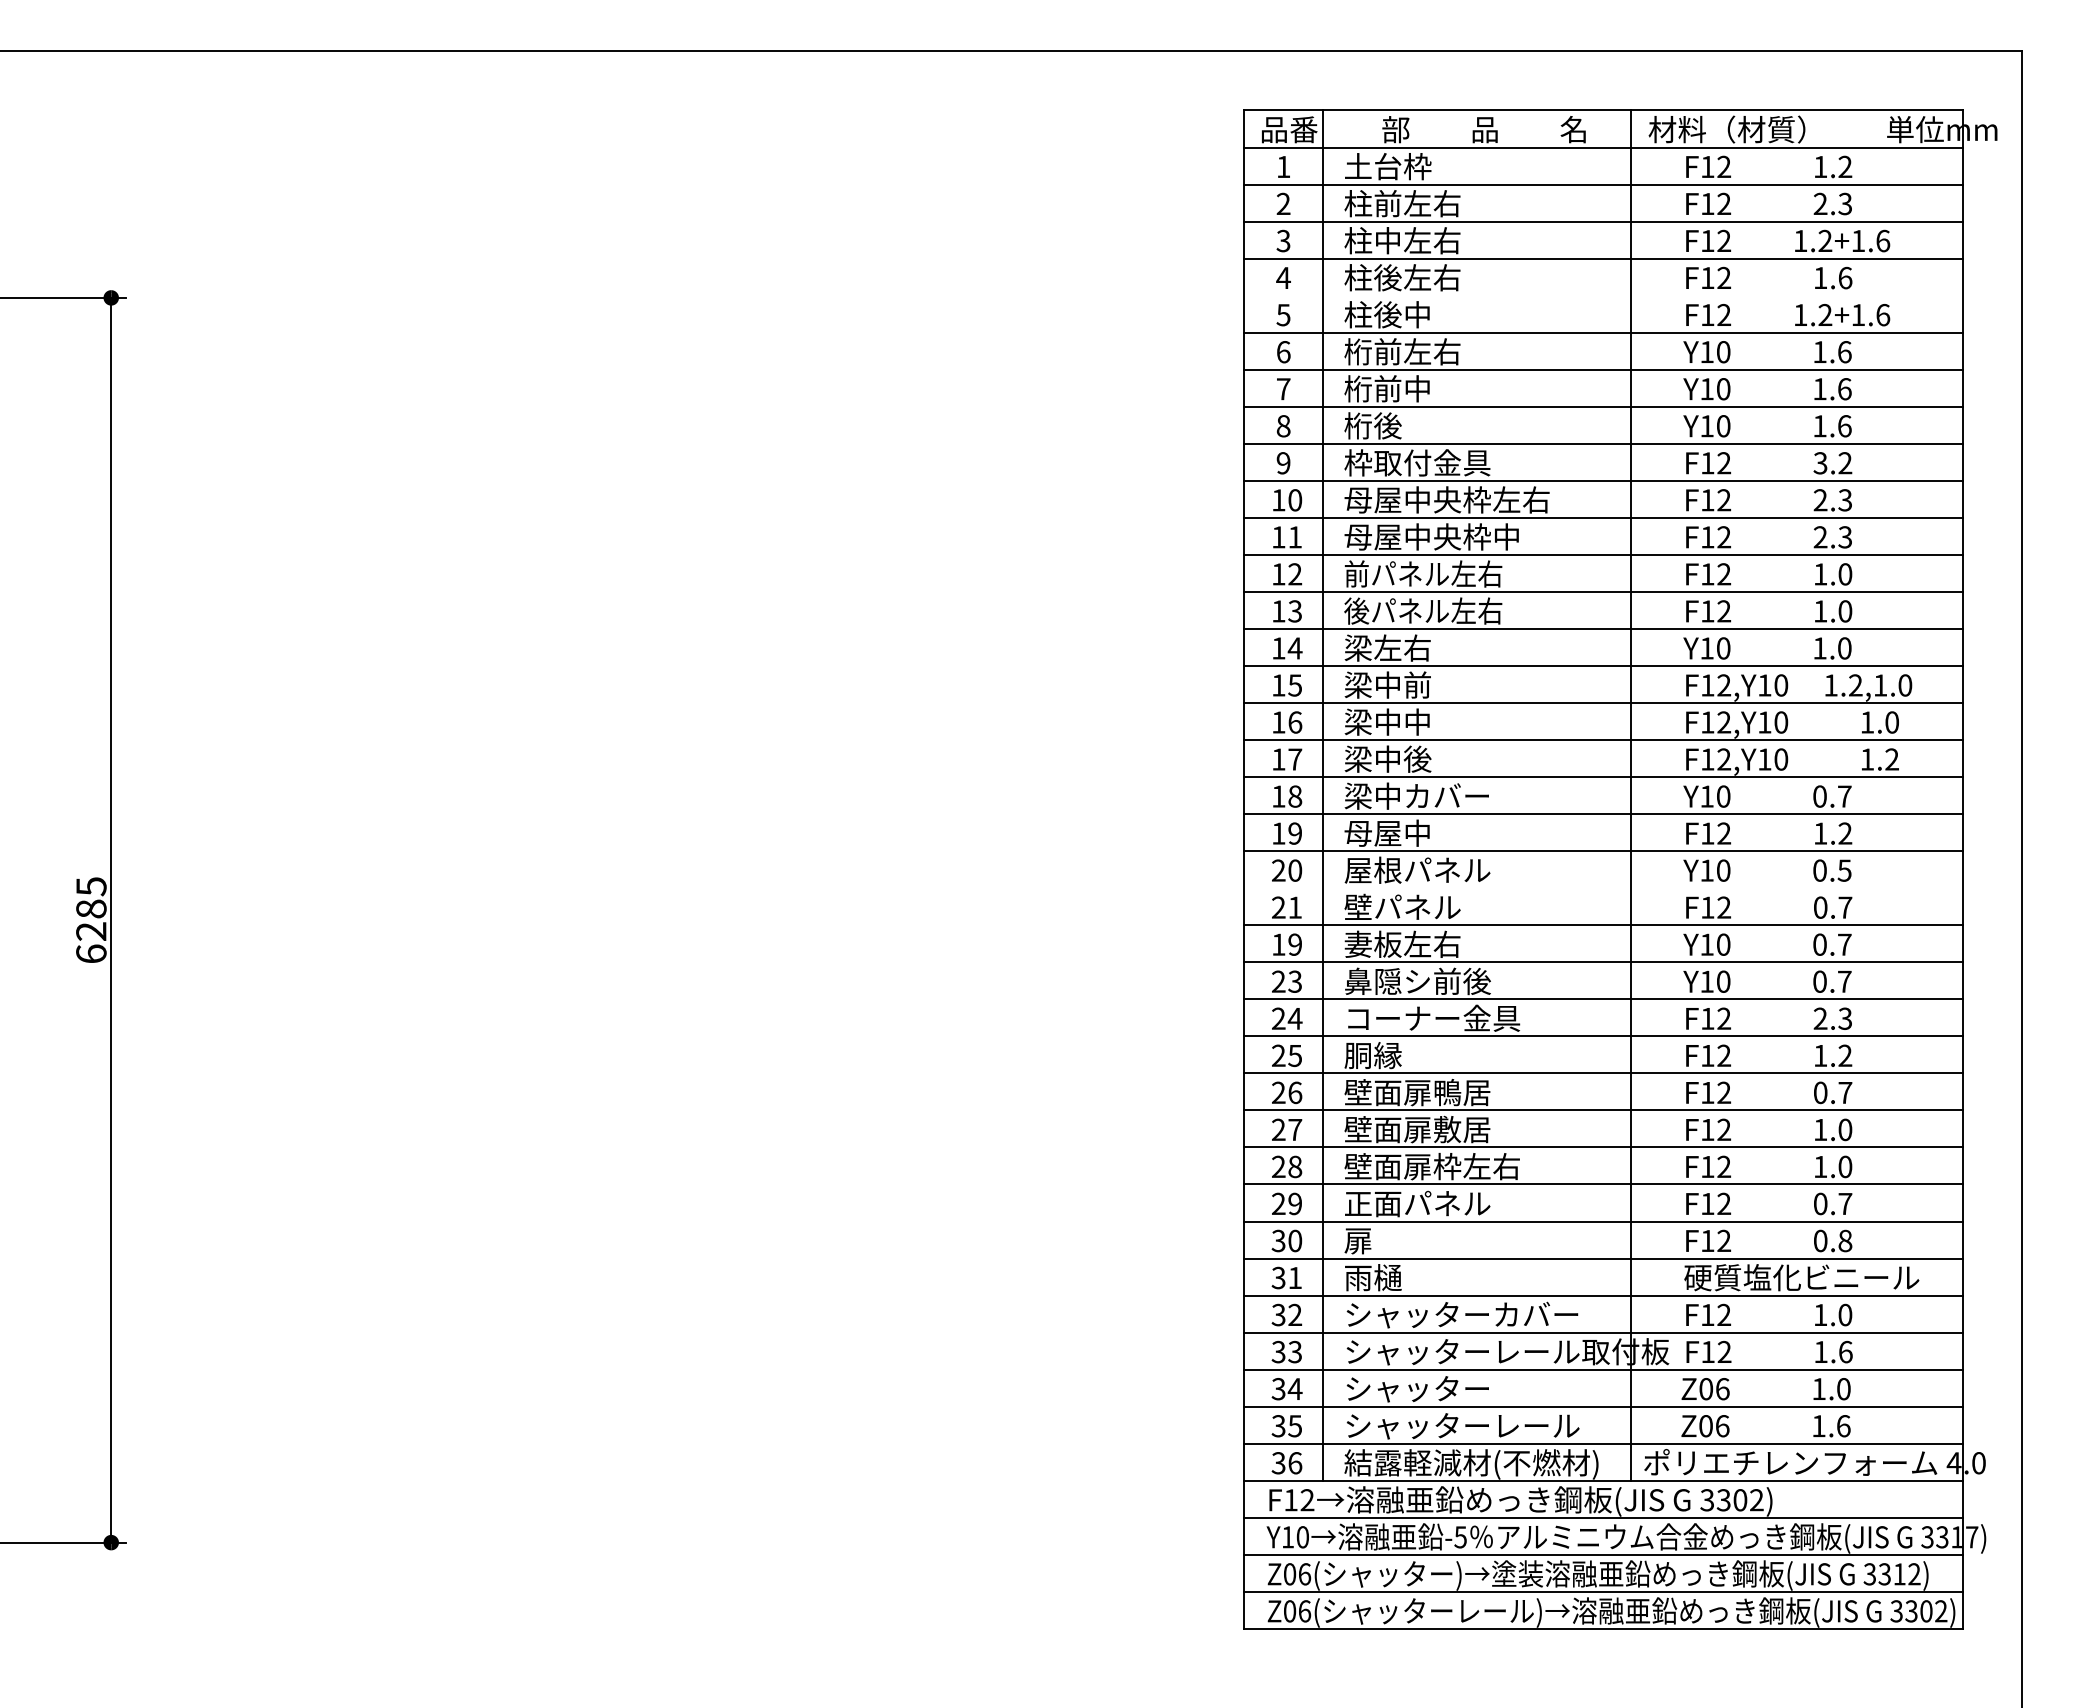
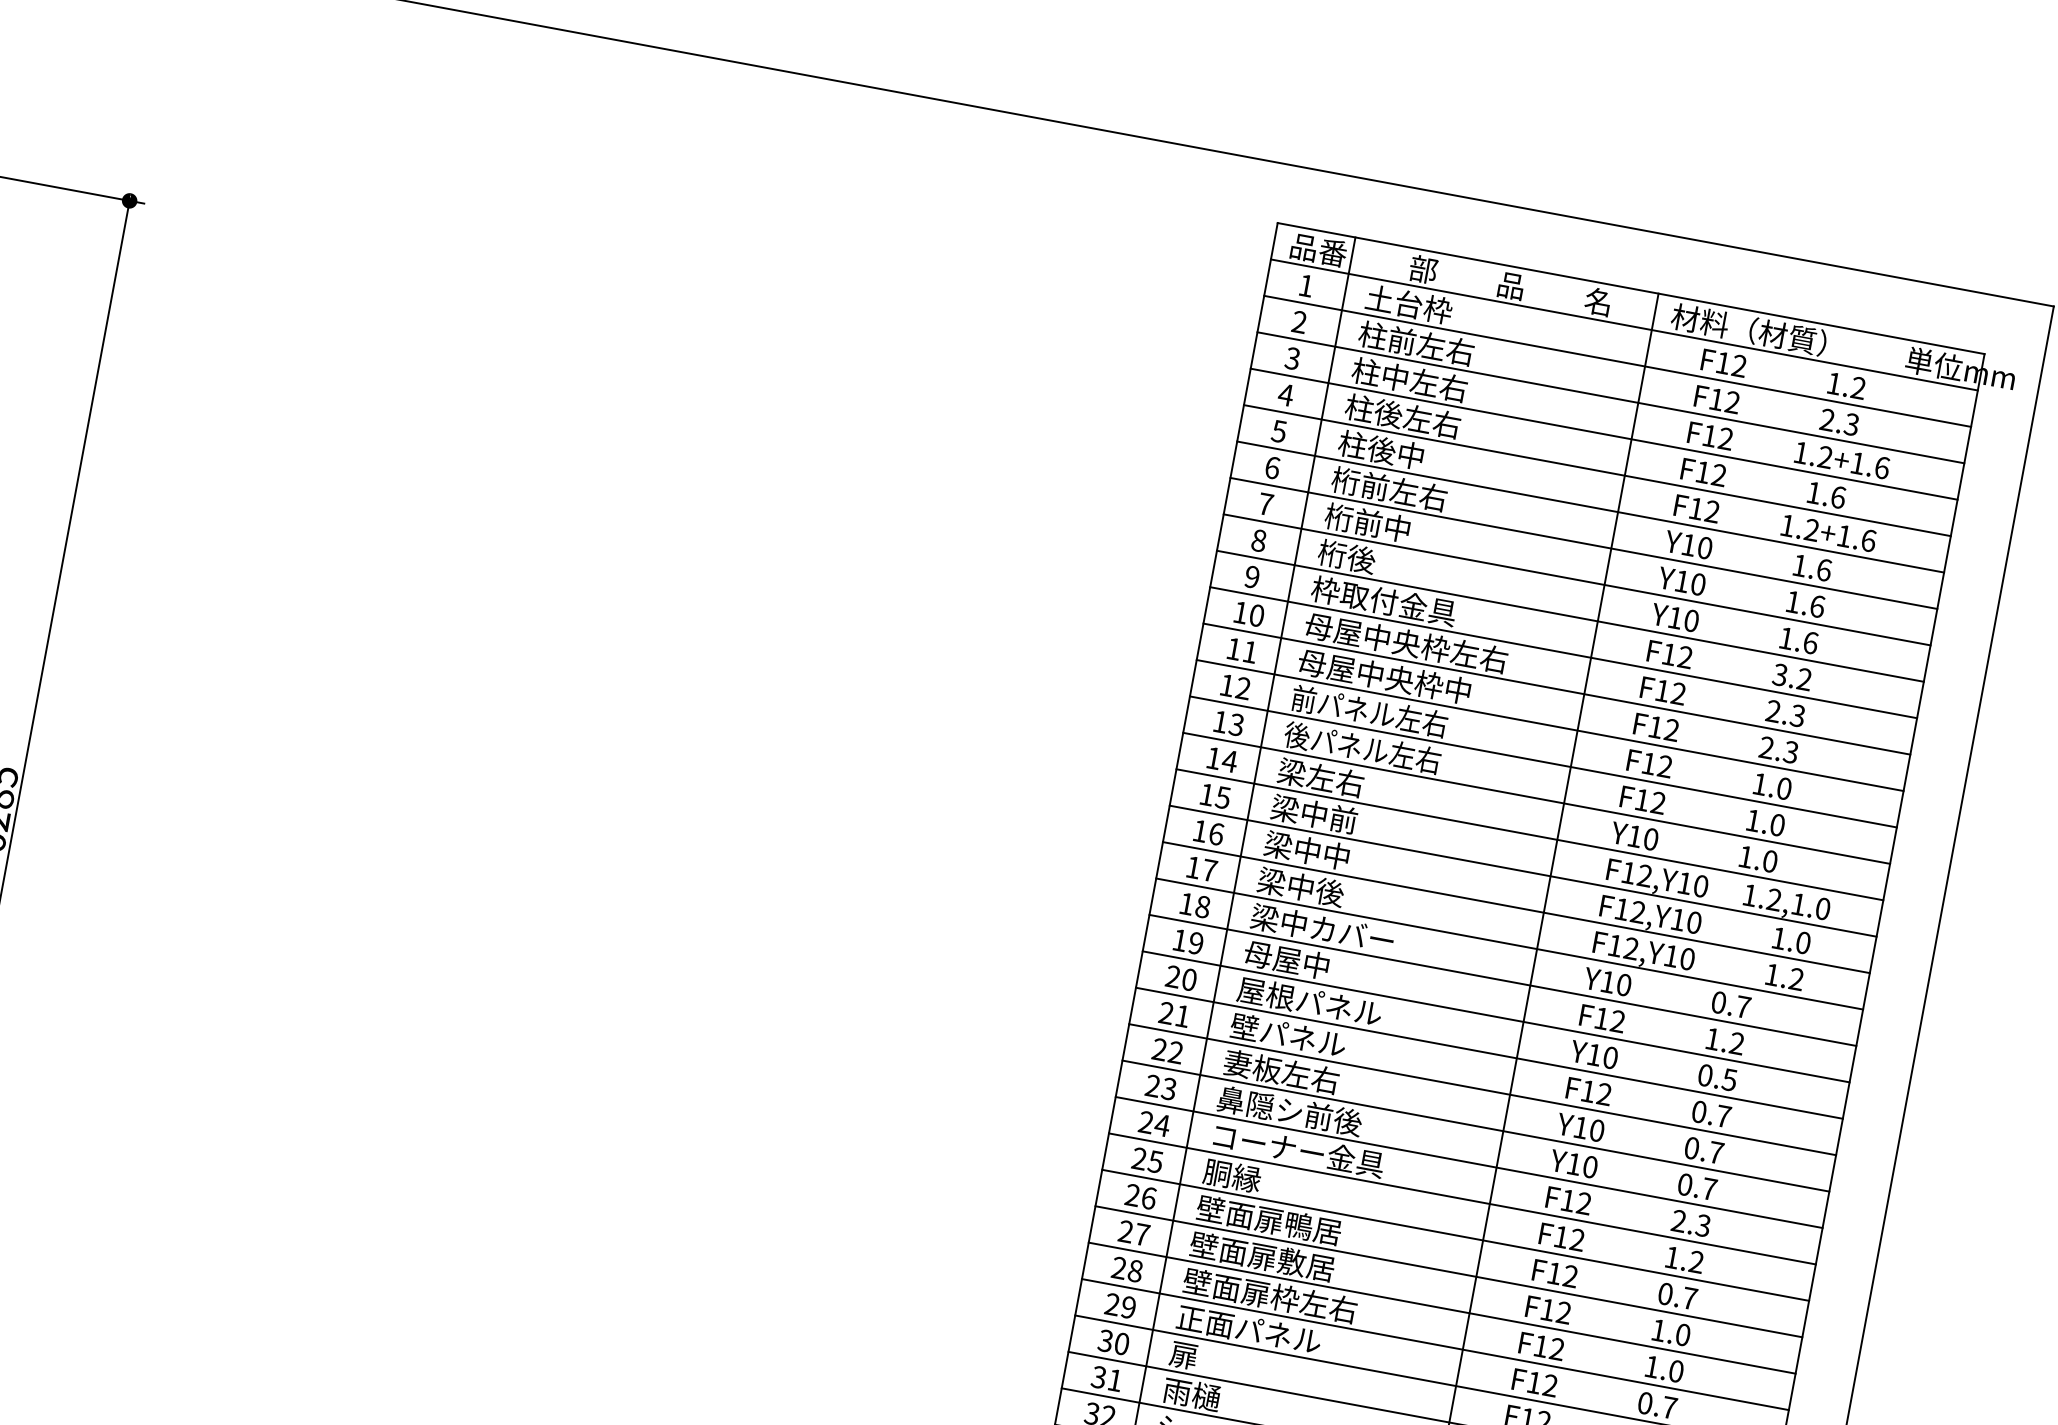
line: (1603, 295) -> (1597, 470), added
line: (1603, 888) -> (1489, 1053), added
text: (1287, 944) -> (1168, 1051), 19 -> 22

